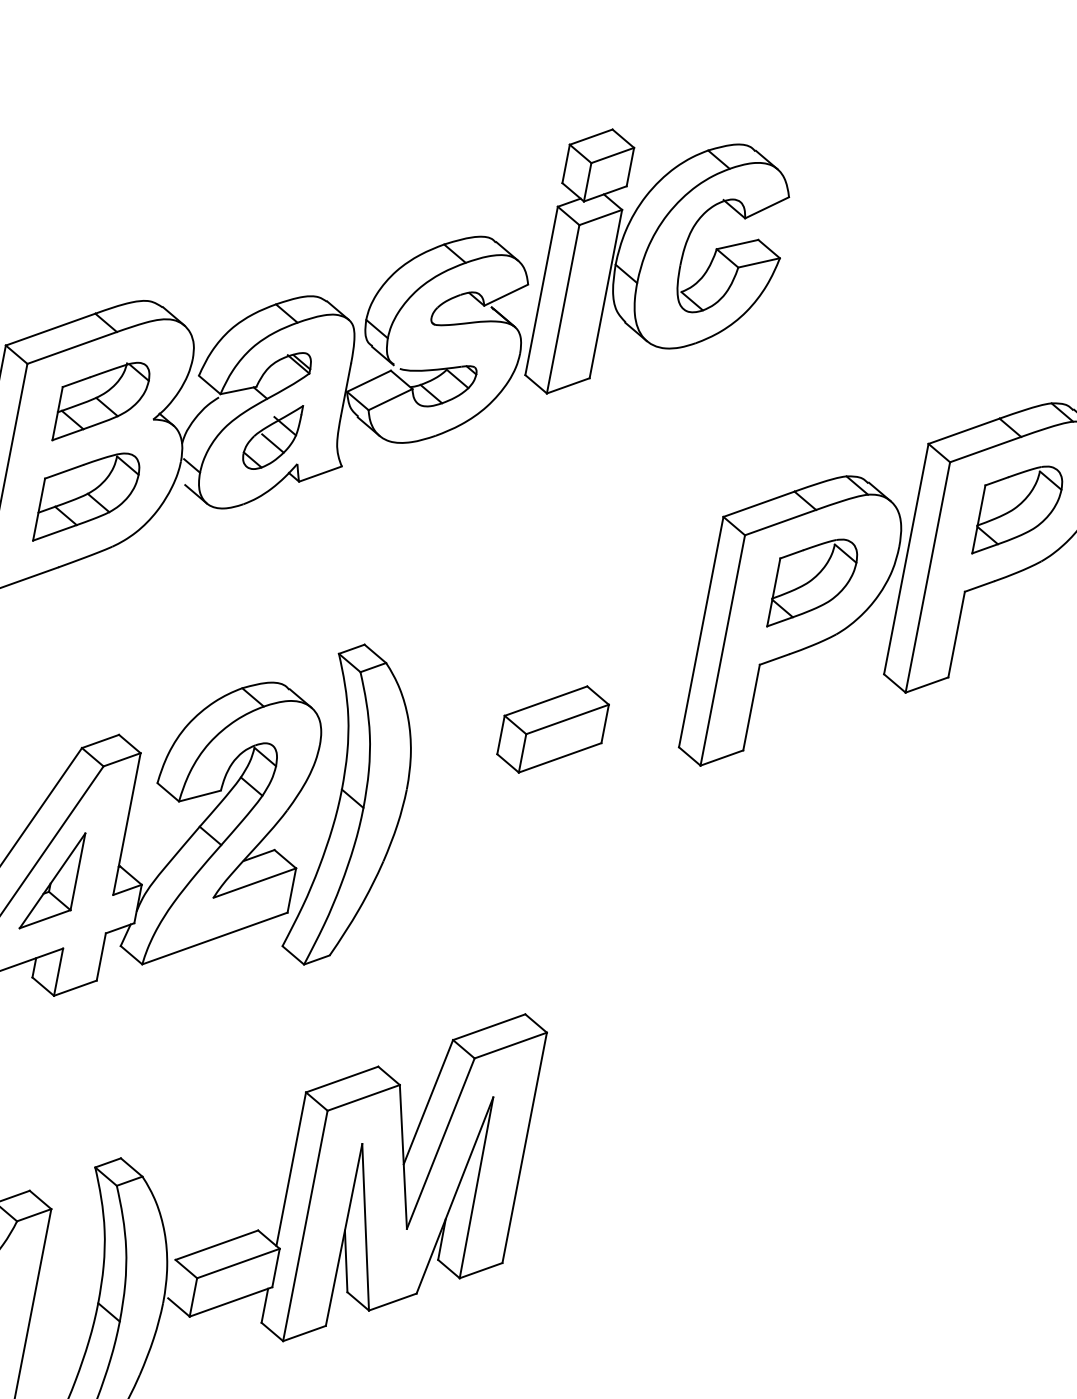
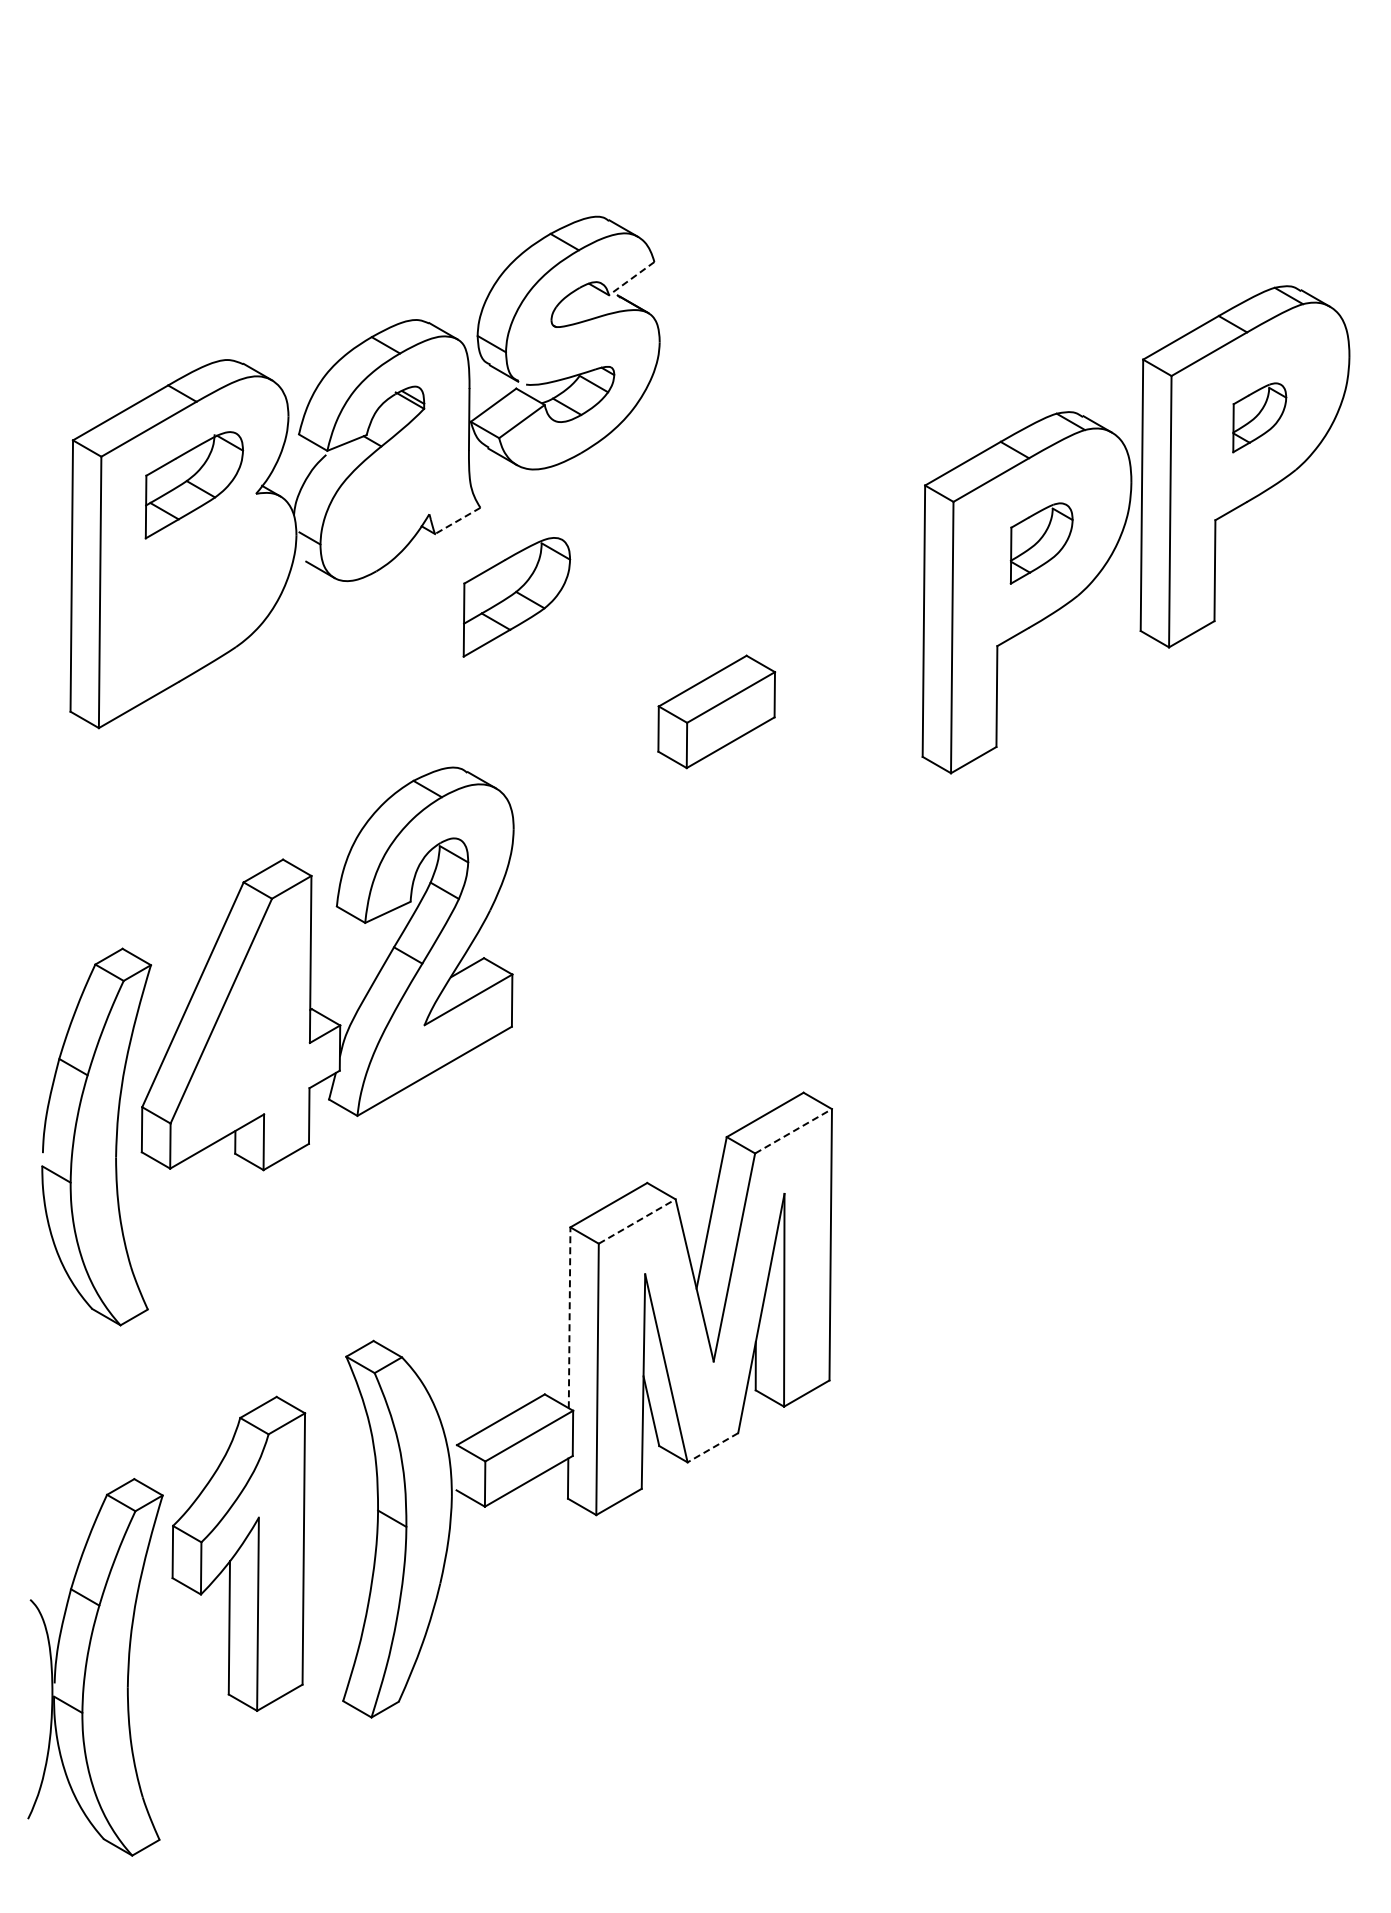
part: (660, 272) -> (802, 220), removed
line: (506, 295) -> (631, 278), solid -> dashed
part: (271, 436) -> (394, 488), removed
line: (320, 474) -> (457, 521), solid -> dashed
part: (87, 498) -> (516, 597), moved
part: (1018, 511) -> (1259, 417), size x0.6
part: (813, 584) -> (1041, 543), size x0.7
part: (552, 729) -> (716, 711), moved
part: (355, 808) -> (567, 893), removed
part: (52, 880) -> (237, 1039), removed
line: (510, 1045) -> (793, 1131), solid -> dashed
line: (363, 1097) -> (637, 1221), solid -> dashed
line: (291, 1168) -> (569, 1317), solid -> dashed
line: (392, 1302) -> (712, 1448), solid -> dashed

